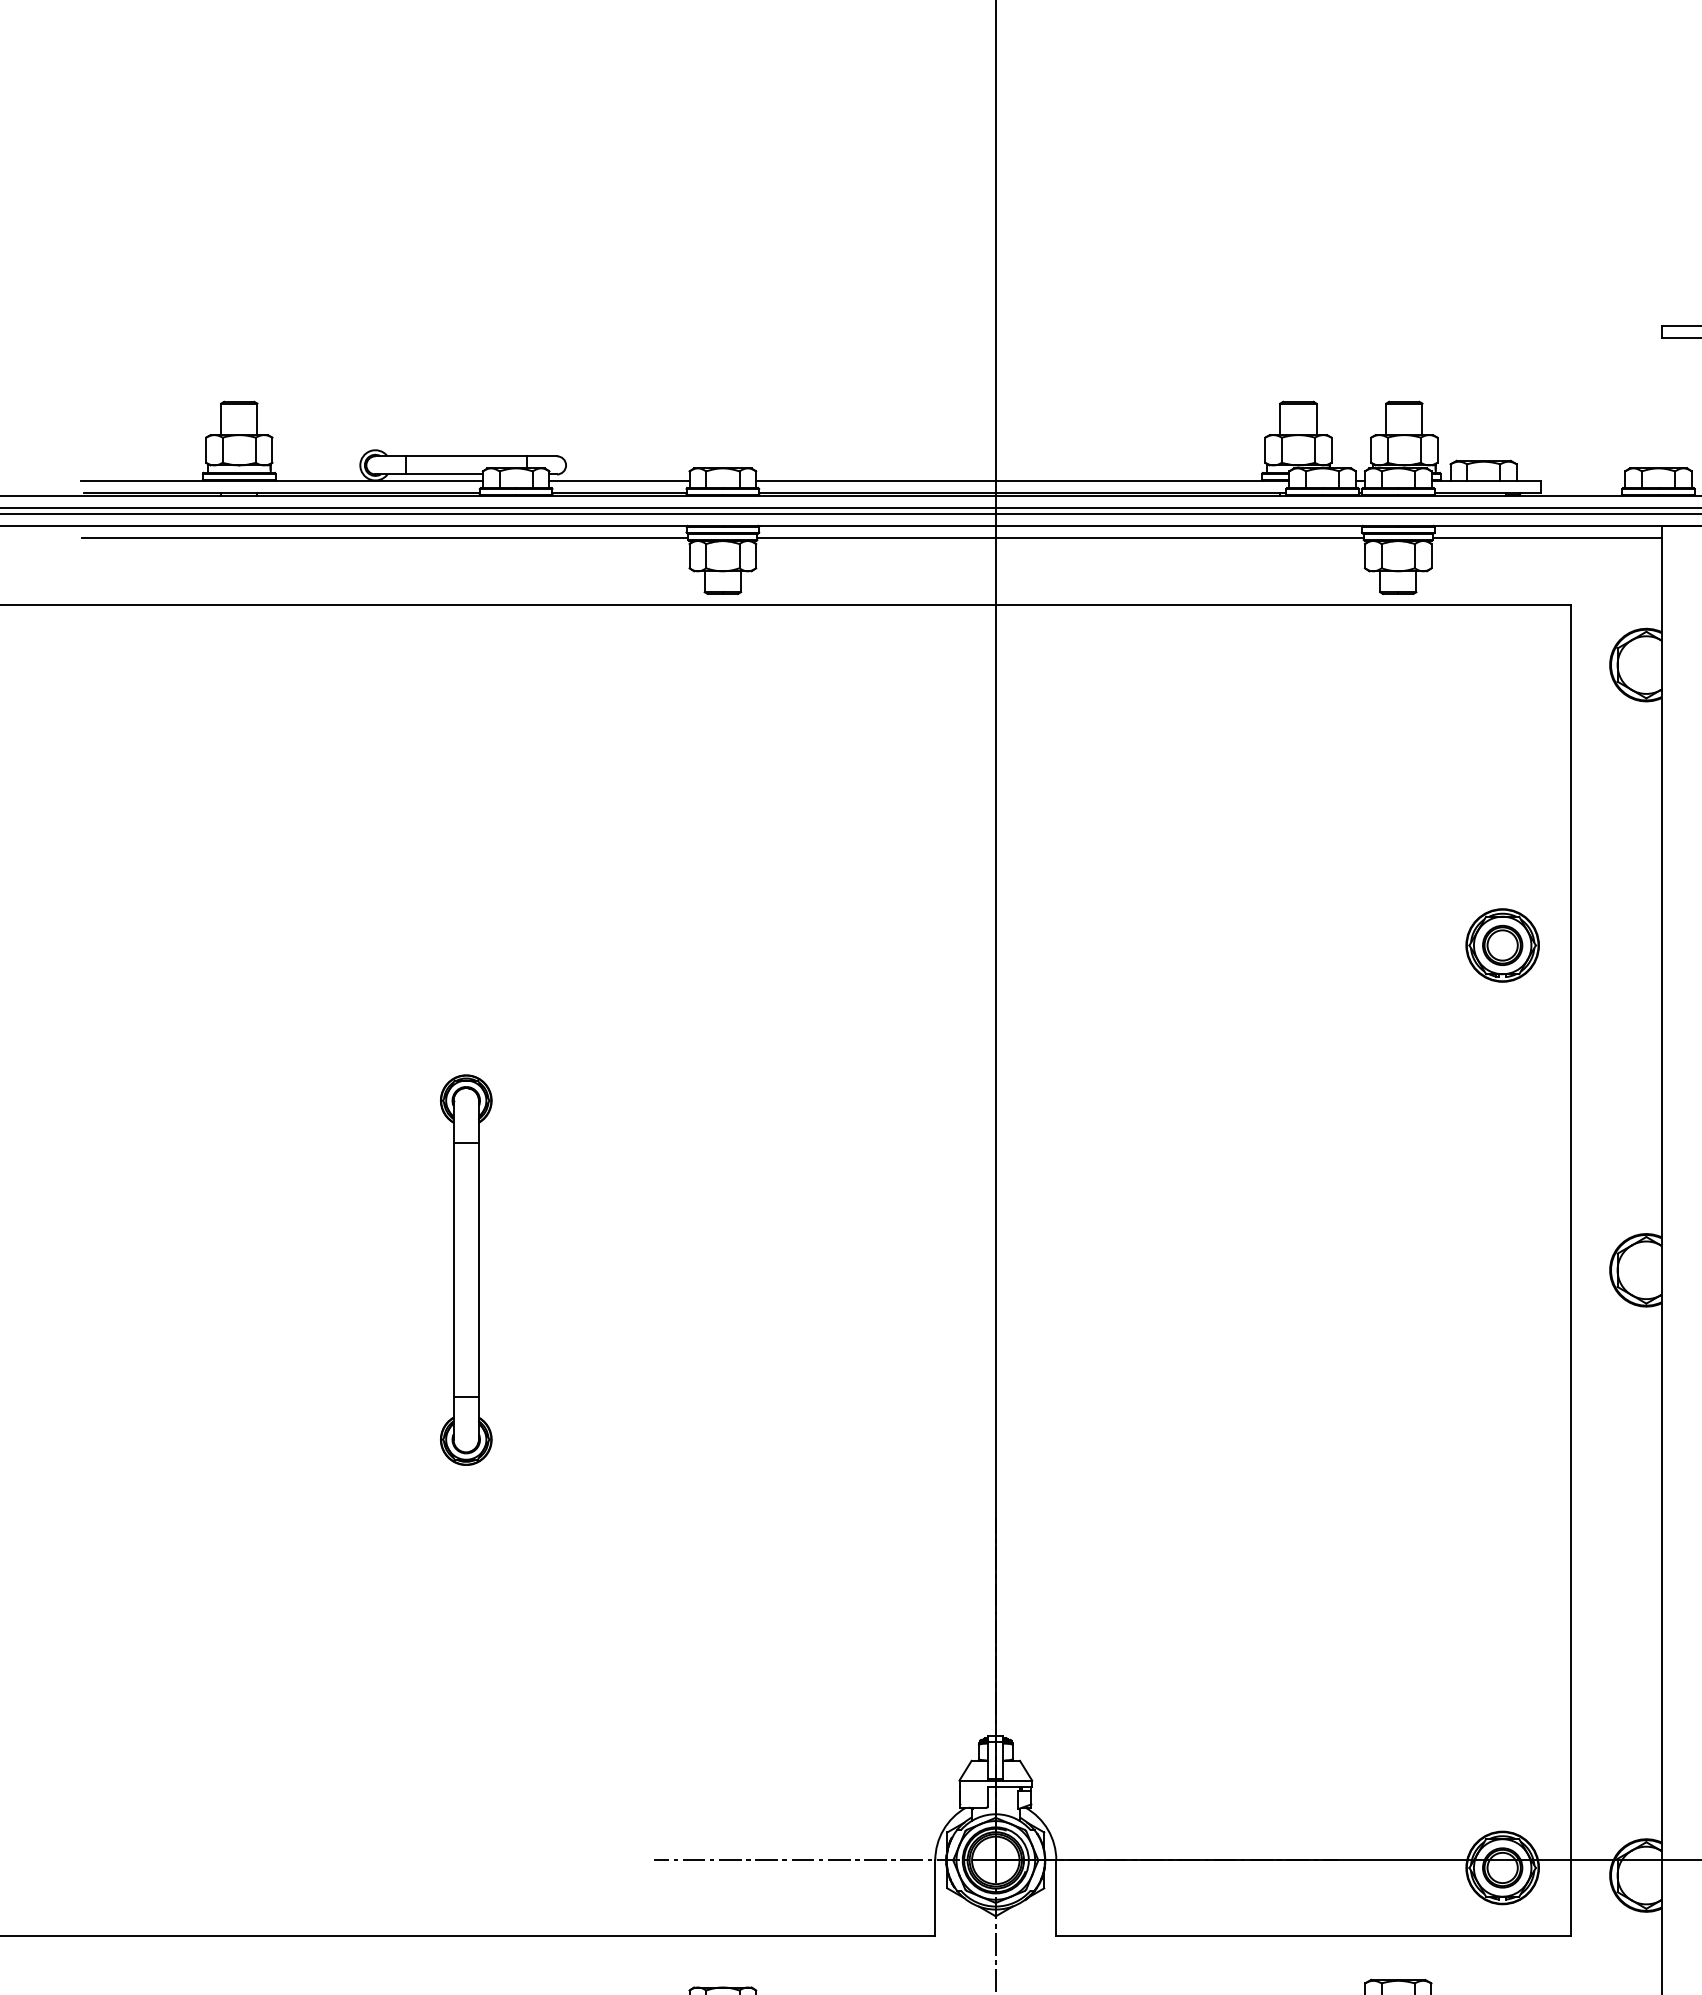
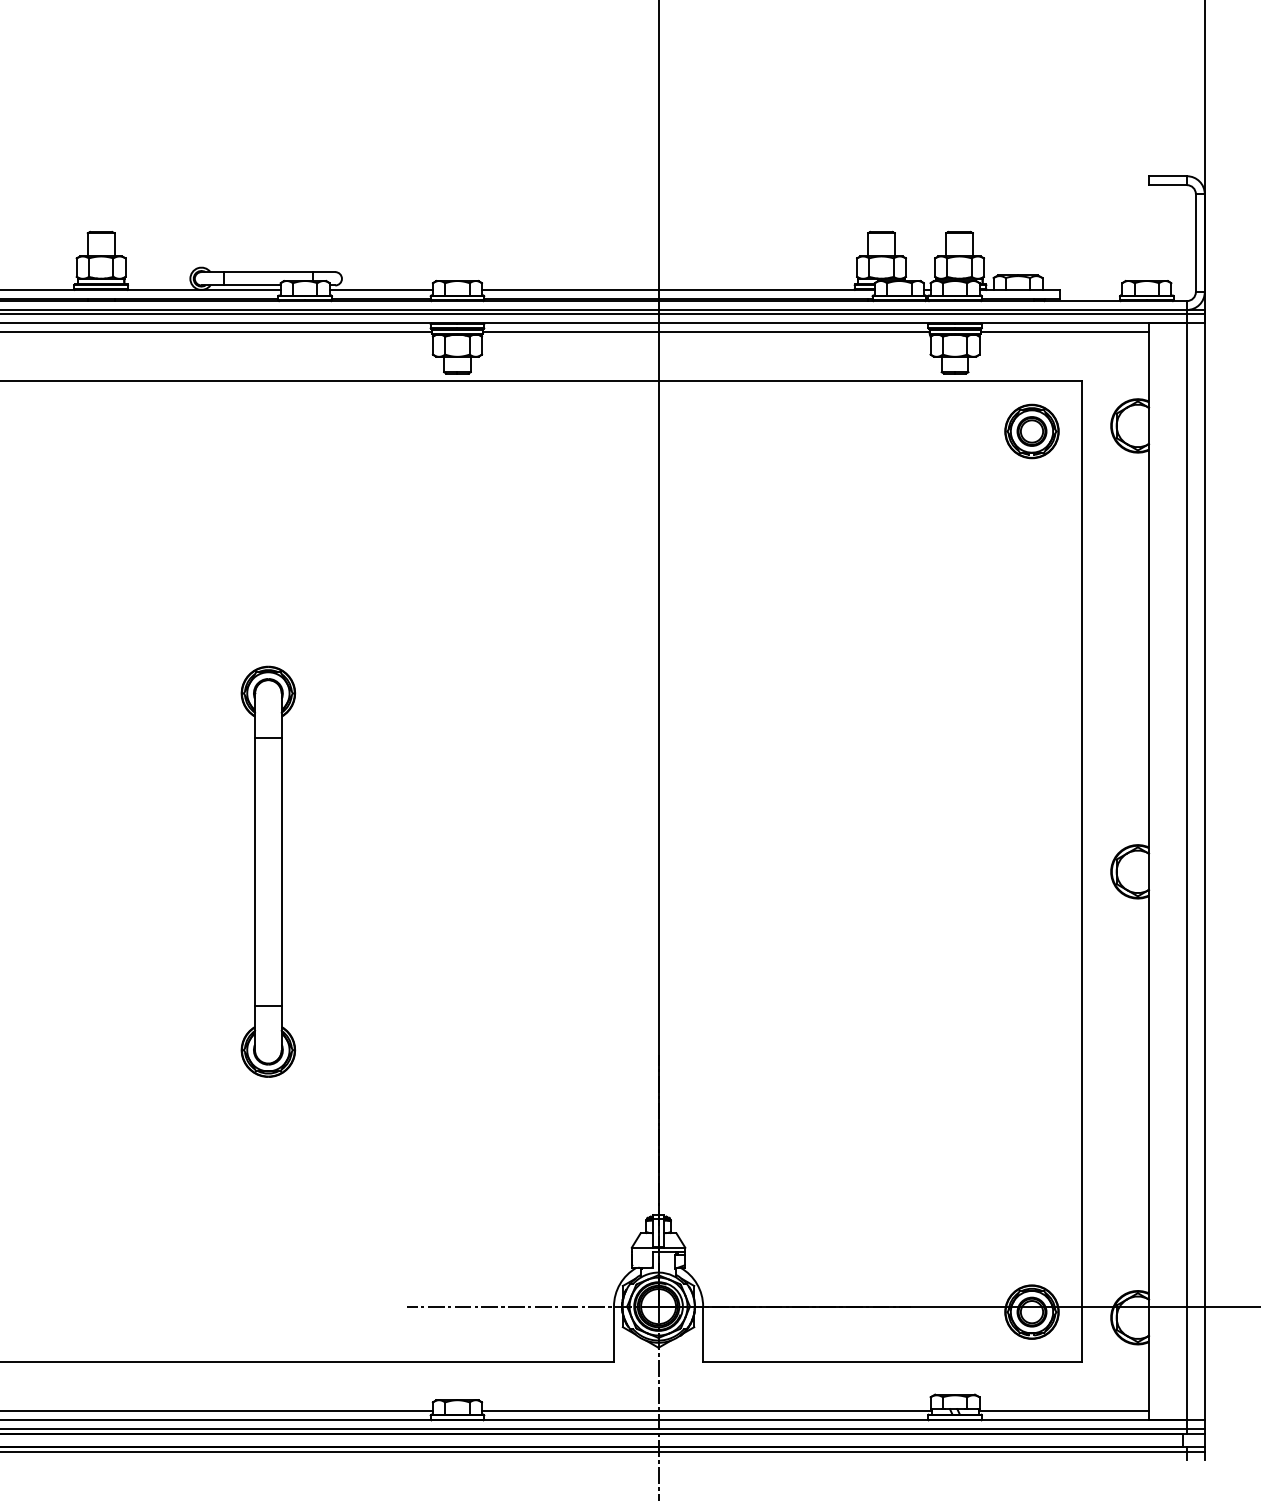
part: (1501, 945) -> (1031, 431), moved
part: (466, 1269) -> (268, 871), size x1.43

